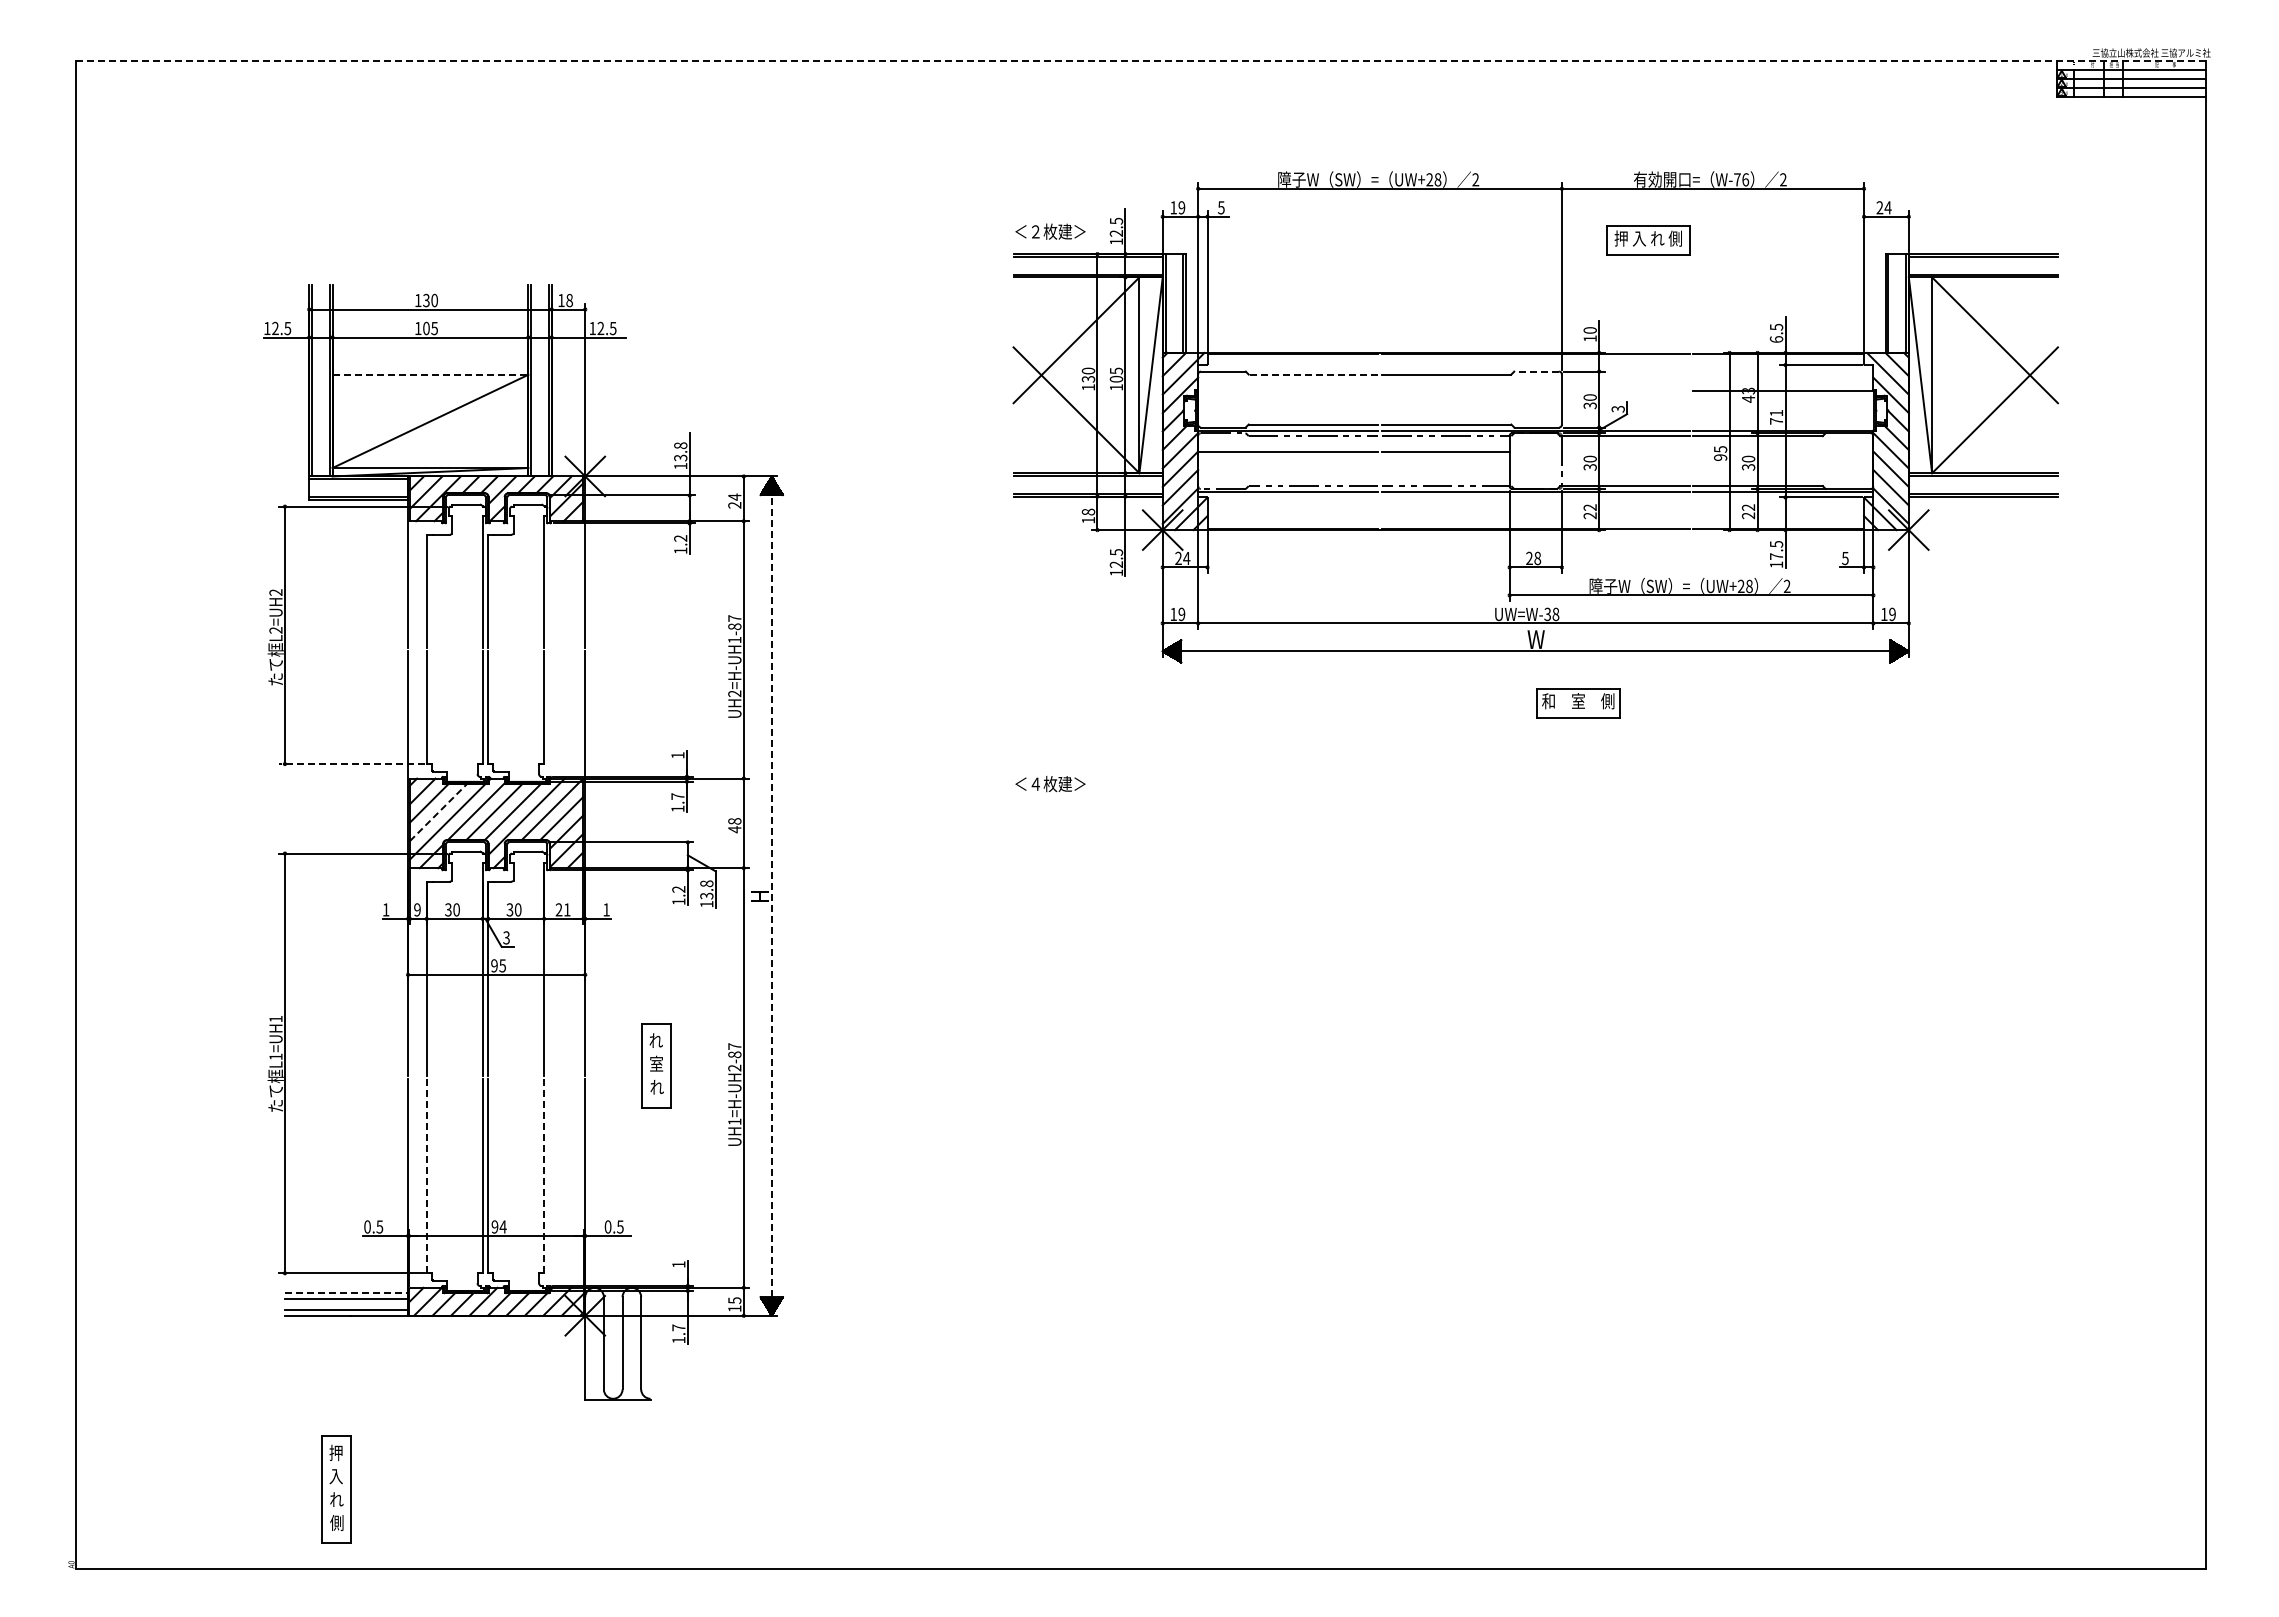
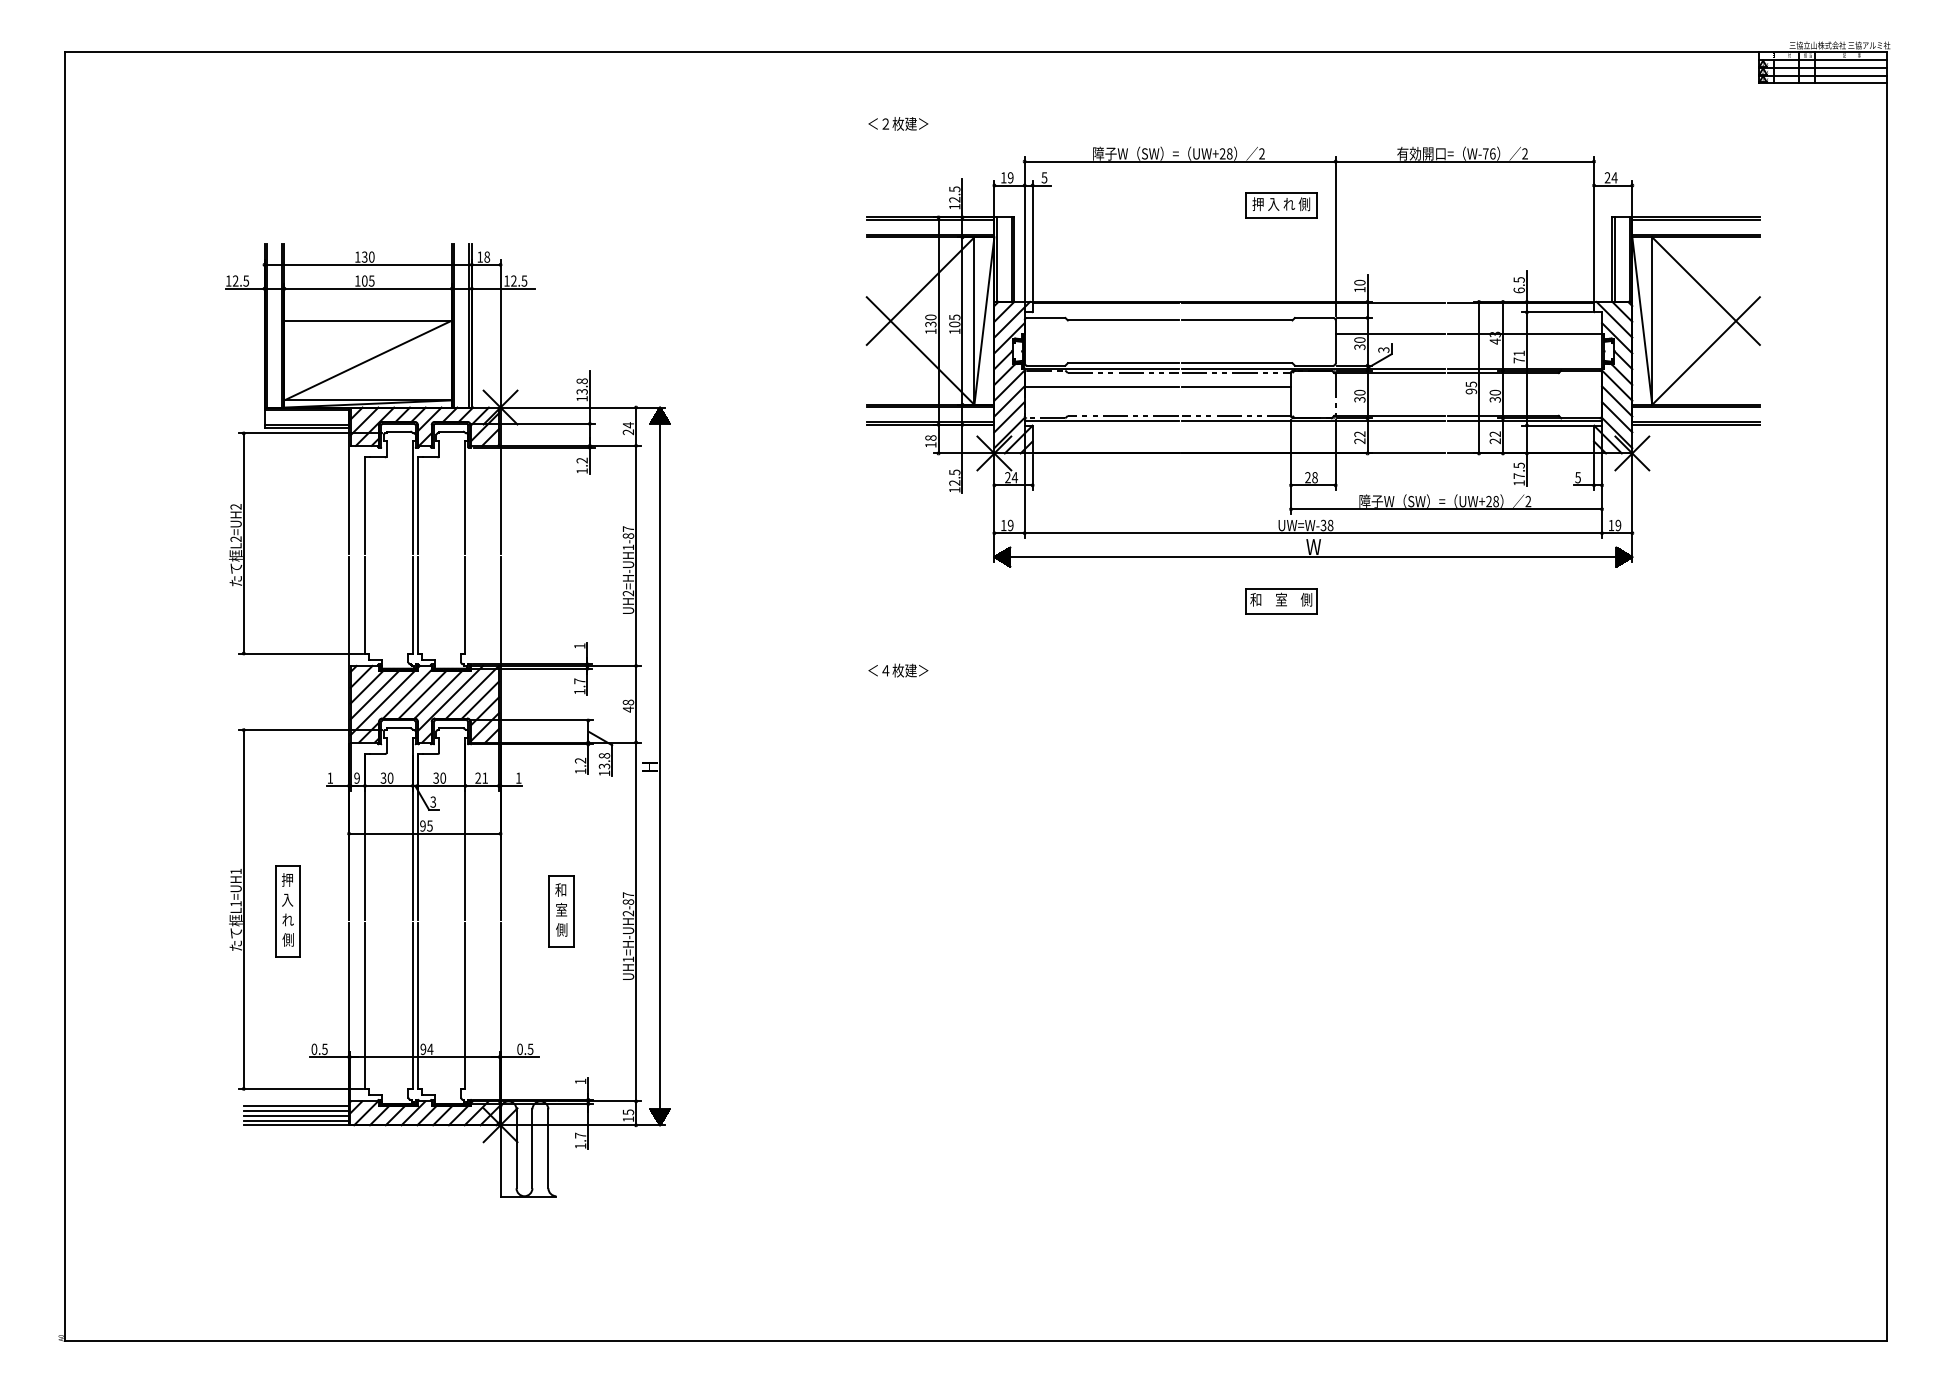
line: (1141, 60) -> (976, 51), dashed -> solid
text: (1050, 231) -> (898, 123), moved
part: (1648, 240) -> (1281, 205), moved
line: (1536, 371) -> (1313, 317), dashed -> solid
line: (430, 374) -> (368, 320), dashed -> solid
line: (1313, 374) -> (1123, 320), dashed -> solid
line: (1625, 390) -> (1390, 334), added
part: (1578, 703) -> (1281, 601), moved
line: (352, 764) -> (301, 653), dashed -> solid
line: (438, 812) -> (375, 694), dashed -> solid
line: (771, 896) -> (659, 766), dashed -> solid
text: (655, 1040) -> (560, 889), れ -> 和
text: (656, 1087) -> (561, 930), れ -> 側
line: (426, 1176) -> (364, 1006), dashed -> solid
line: (544, 1176) -> (465, 1006), dashed -> solid
line: (346, 1293) -> (296, 1106), dashed -> solid
line: (346, 1304) -> (296, 1115), added
part: (336, 1489) -> (287, 911), moved

